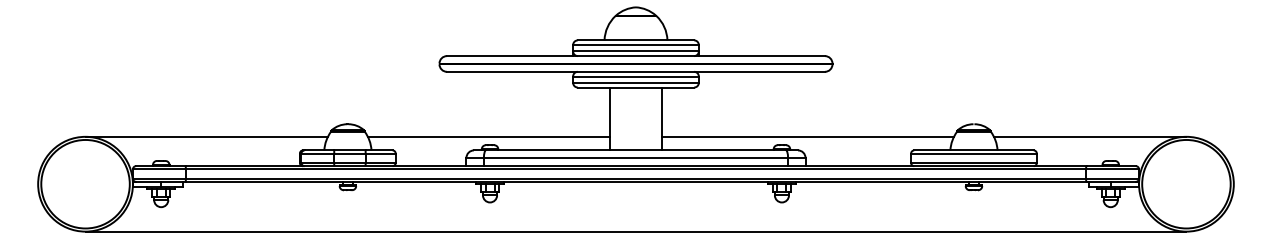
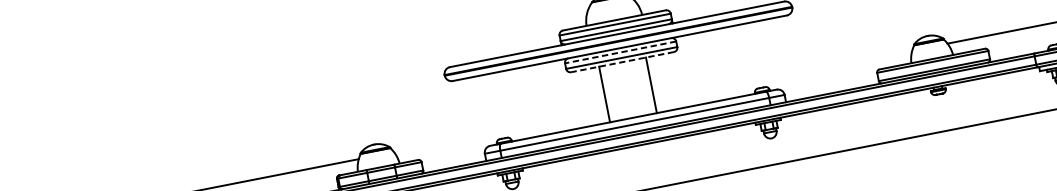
line: (636, 76) -> (621, 52), solid -> dashed
line: (635, 87) -> (622, 62), solid -> dashed
line: (488, 136) -> (500, 131), removed
line: (807, 136) -> (782, 75), removed

